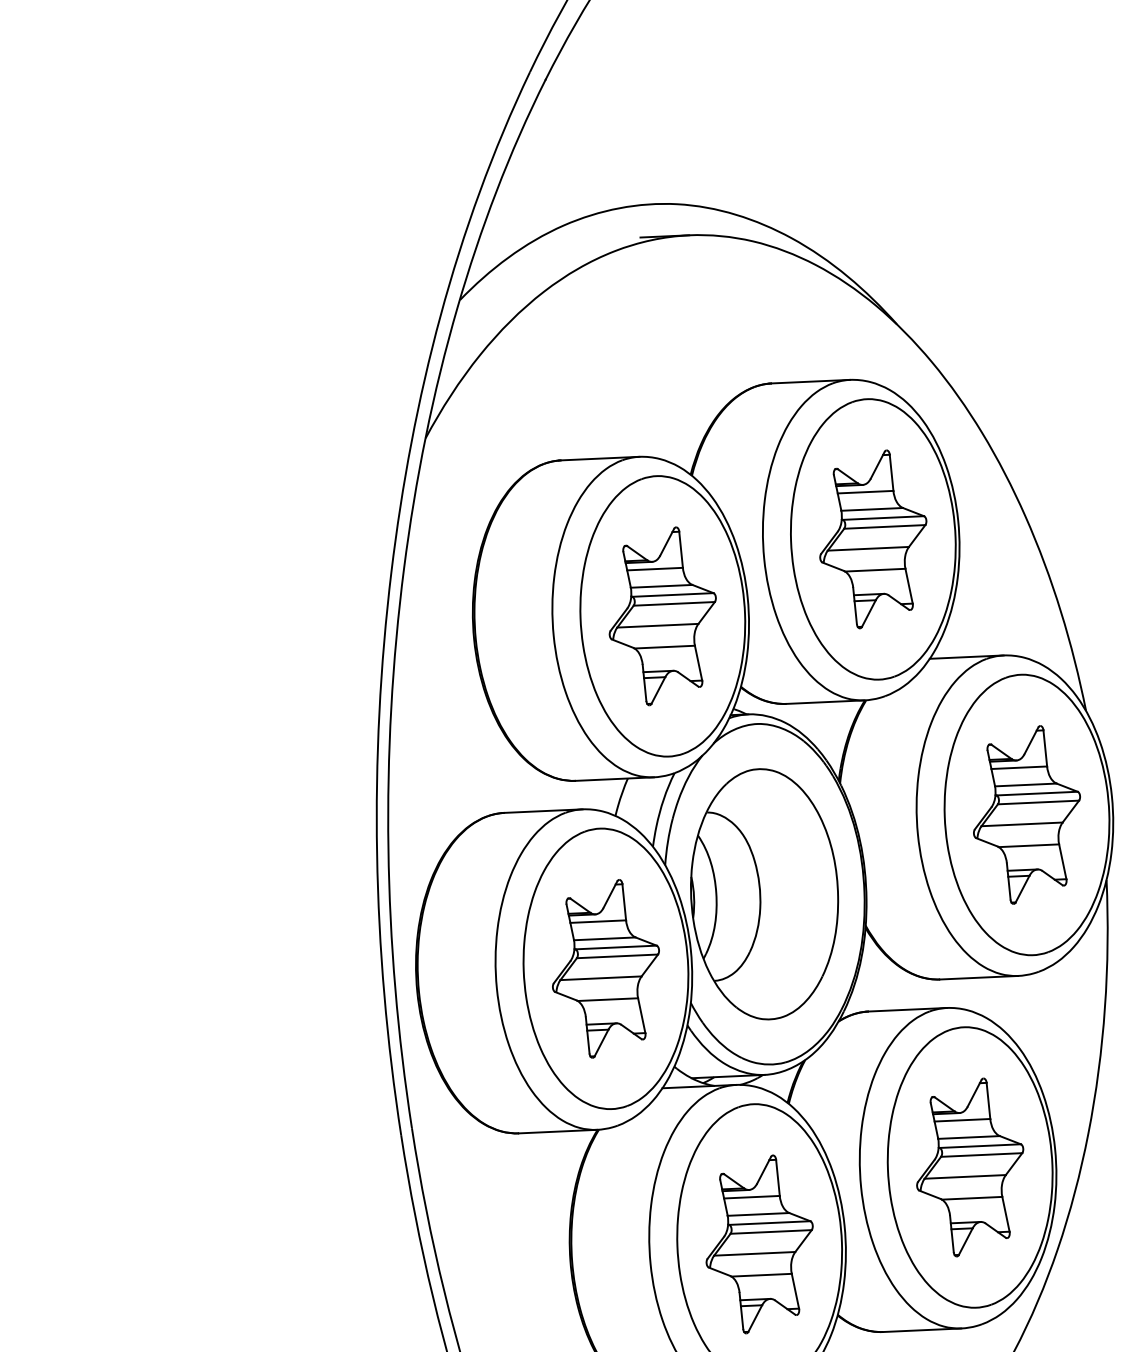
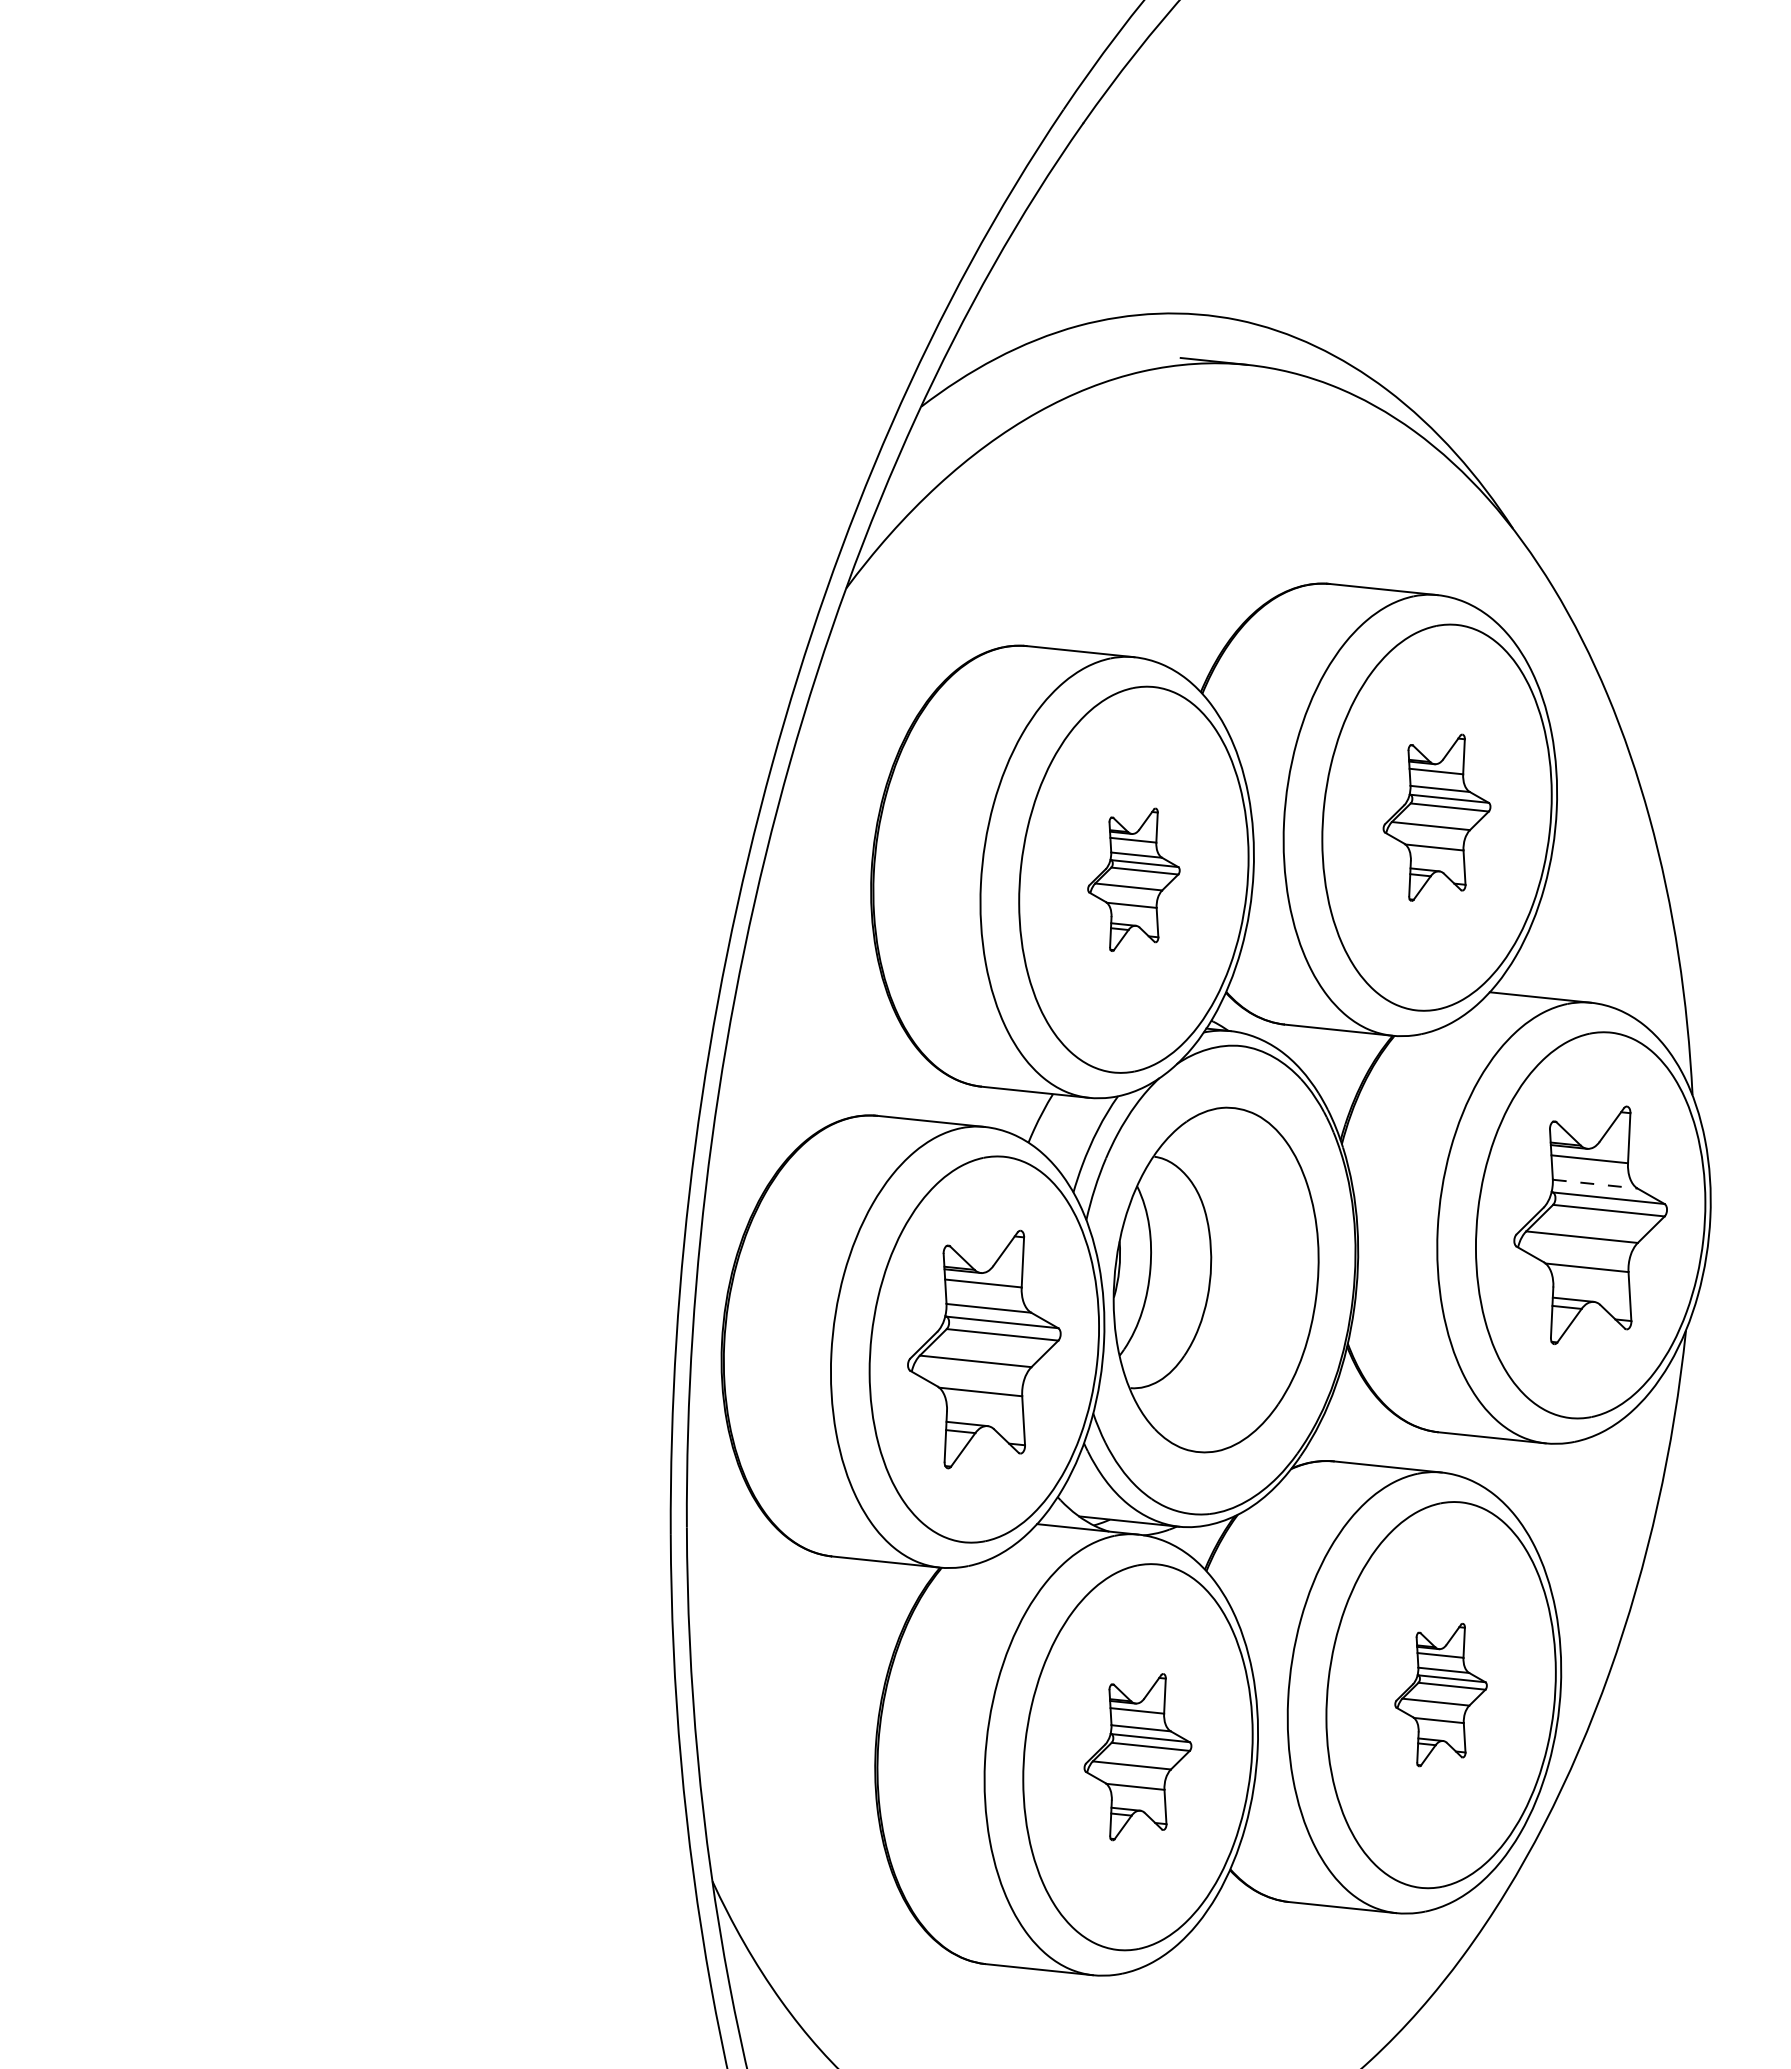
part: (872, 539) -> (1436, 817), size x0.7
part: (662, 616) -> (1133, 879), size x0.6
line: (1026, 785) -> (1595, 1184), solid -> dashed
part: (969, 1167) -> (1440, 1694), size x0.6
part: (759, 1243) -> (1137, 1756), size x0.7

